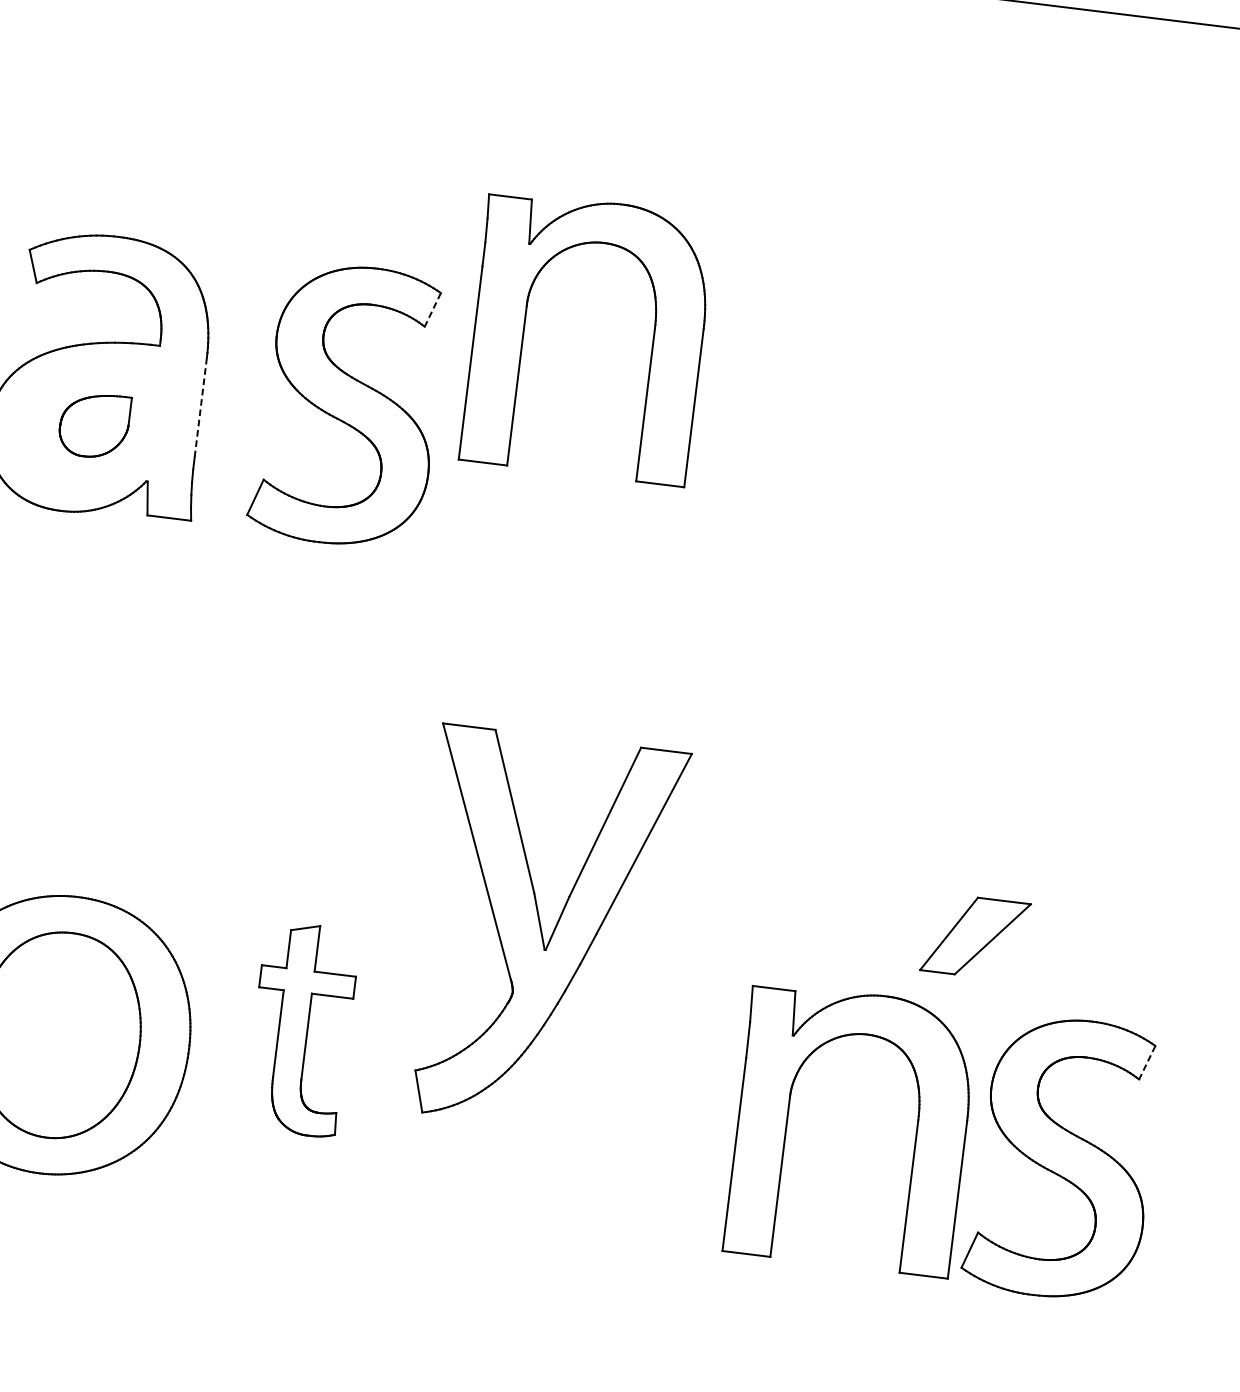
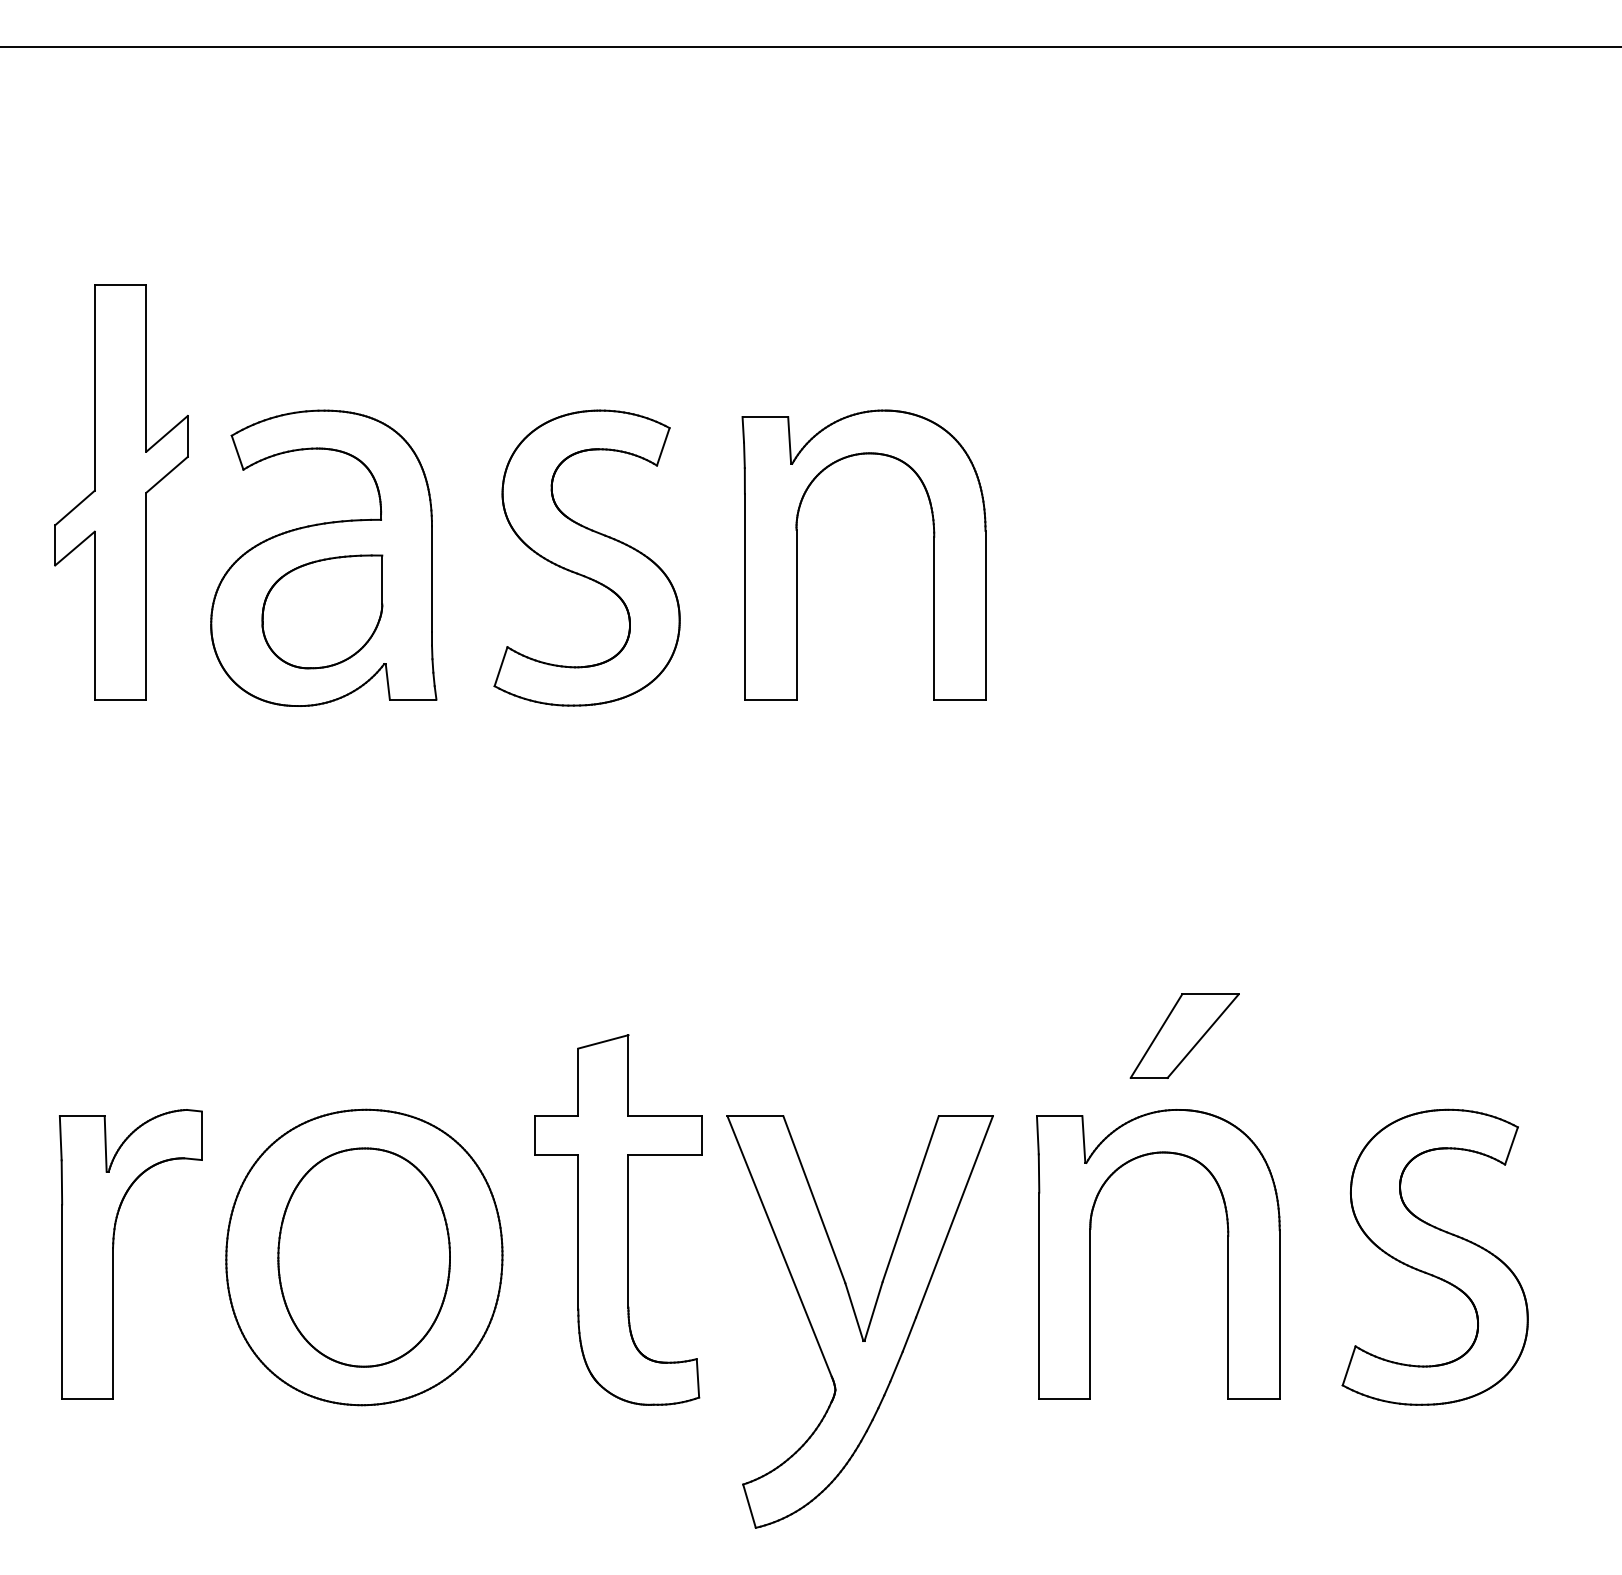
line: (433, 309) -> (663, 446), dashed -> solid
part: (524, 329) -> (797, 554), moved
line: (201, 407) -> (432, 579), dashed -> solid
part: (94, 425) -> (322, 611), size x1.67
part: (543, 931) -> (859, 1321), moved
part: (975, 936) -> (1184, 1035), moved
part: (301, 1028) -> (618, 1219), size x1.67
line: (1147, 1062) -> (1511, 1145), dashed -> solid
part: (787, 1121) -> (1090, 1254), moved

